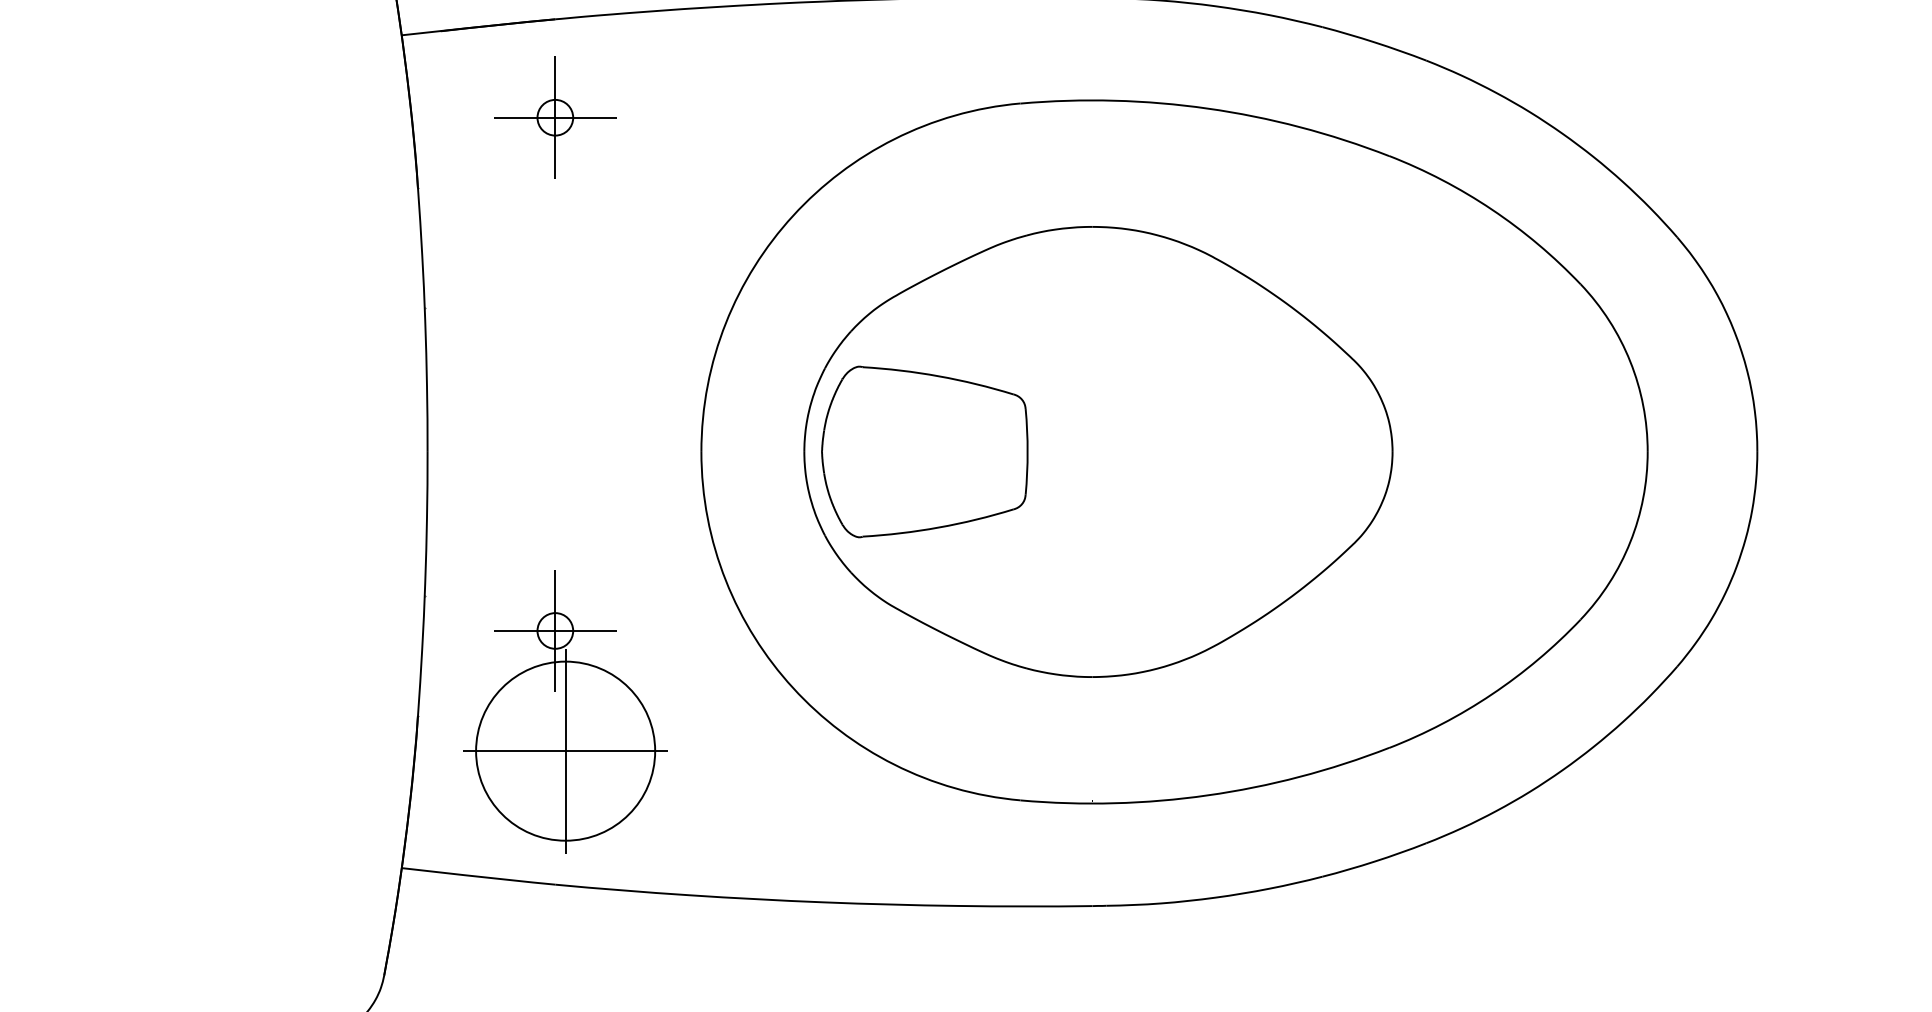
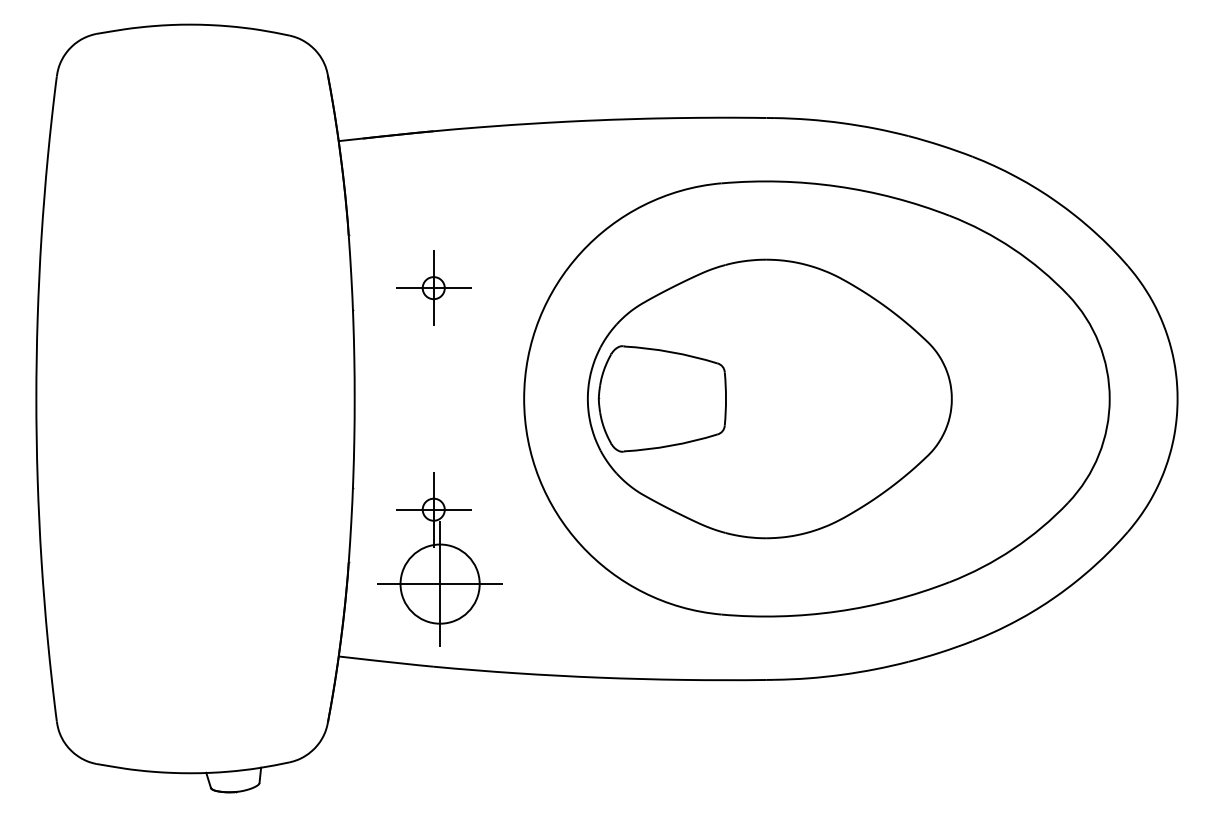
part: (554, 116) -> (433, 287), moved
circle: (564, 750) -> (439, 583), size x0.71

